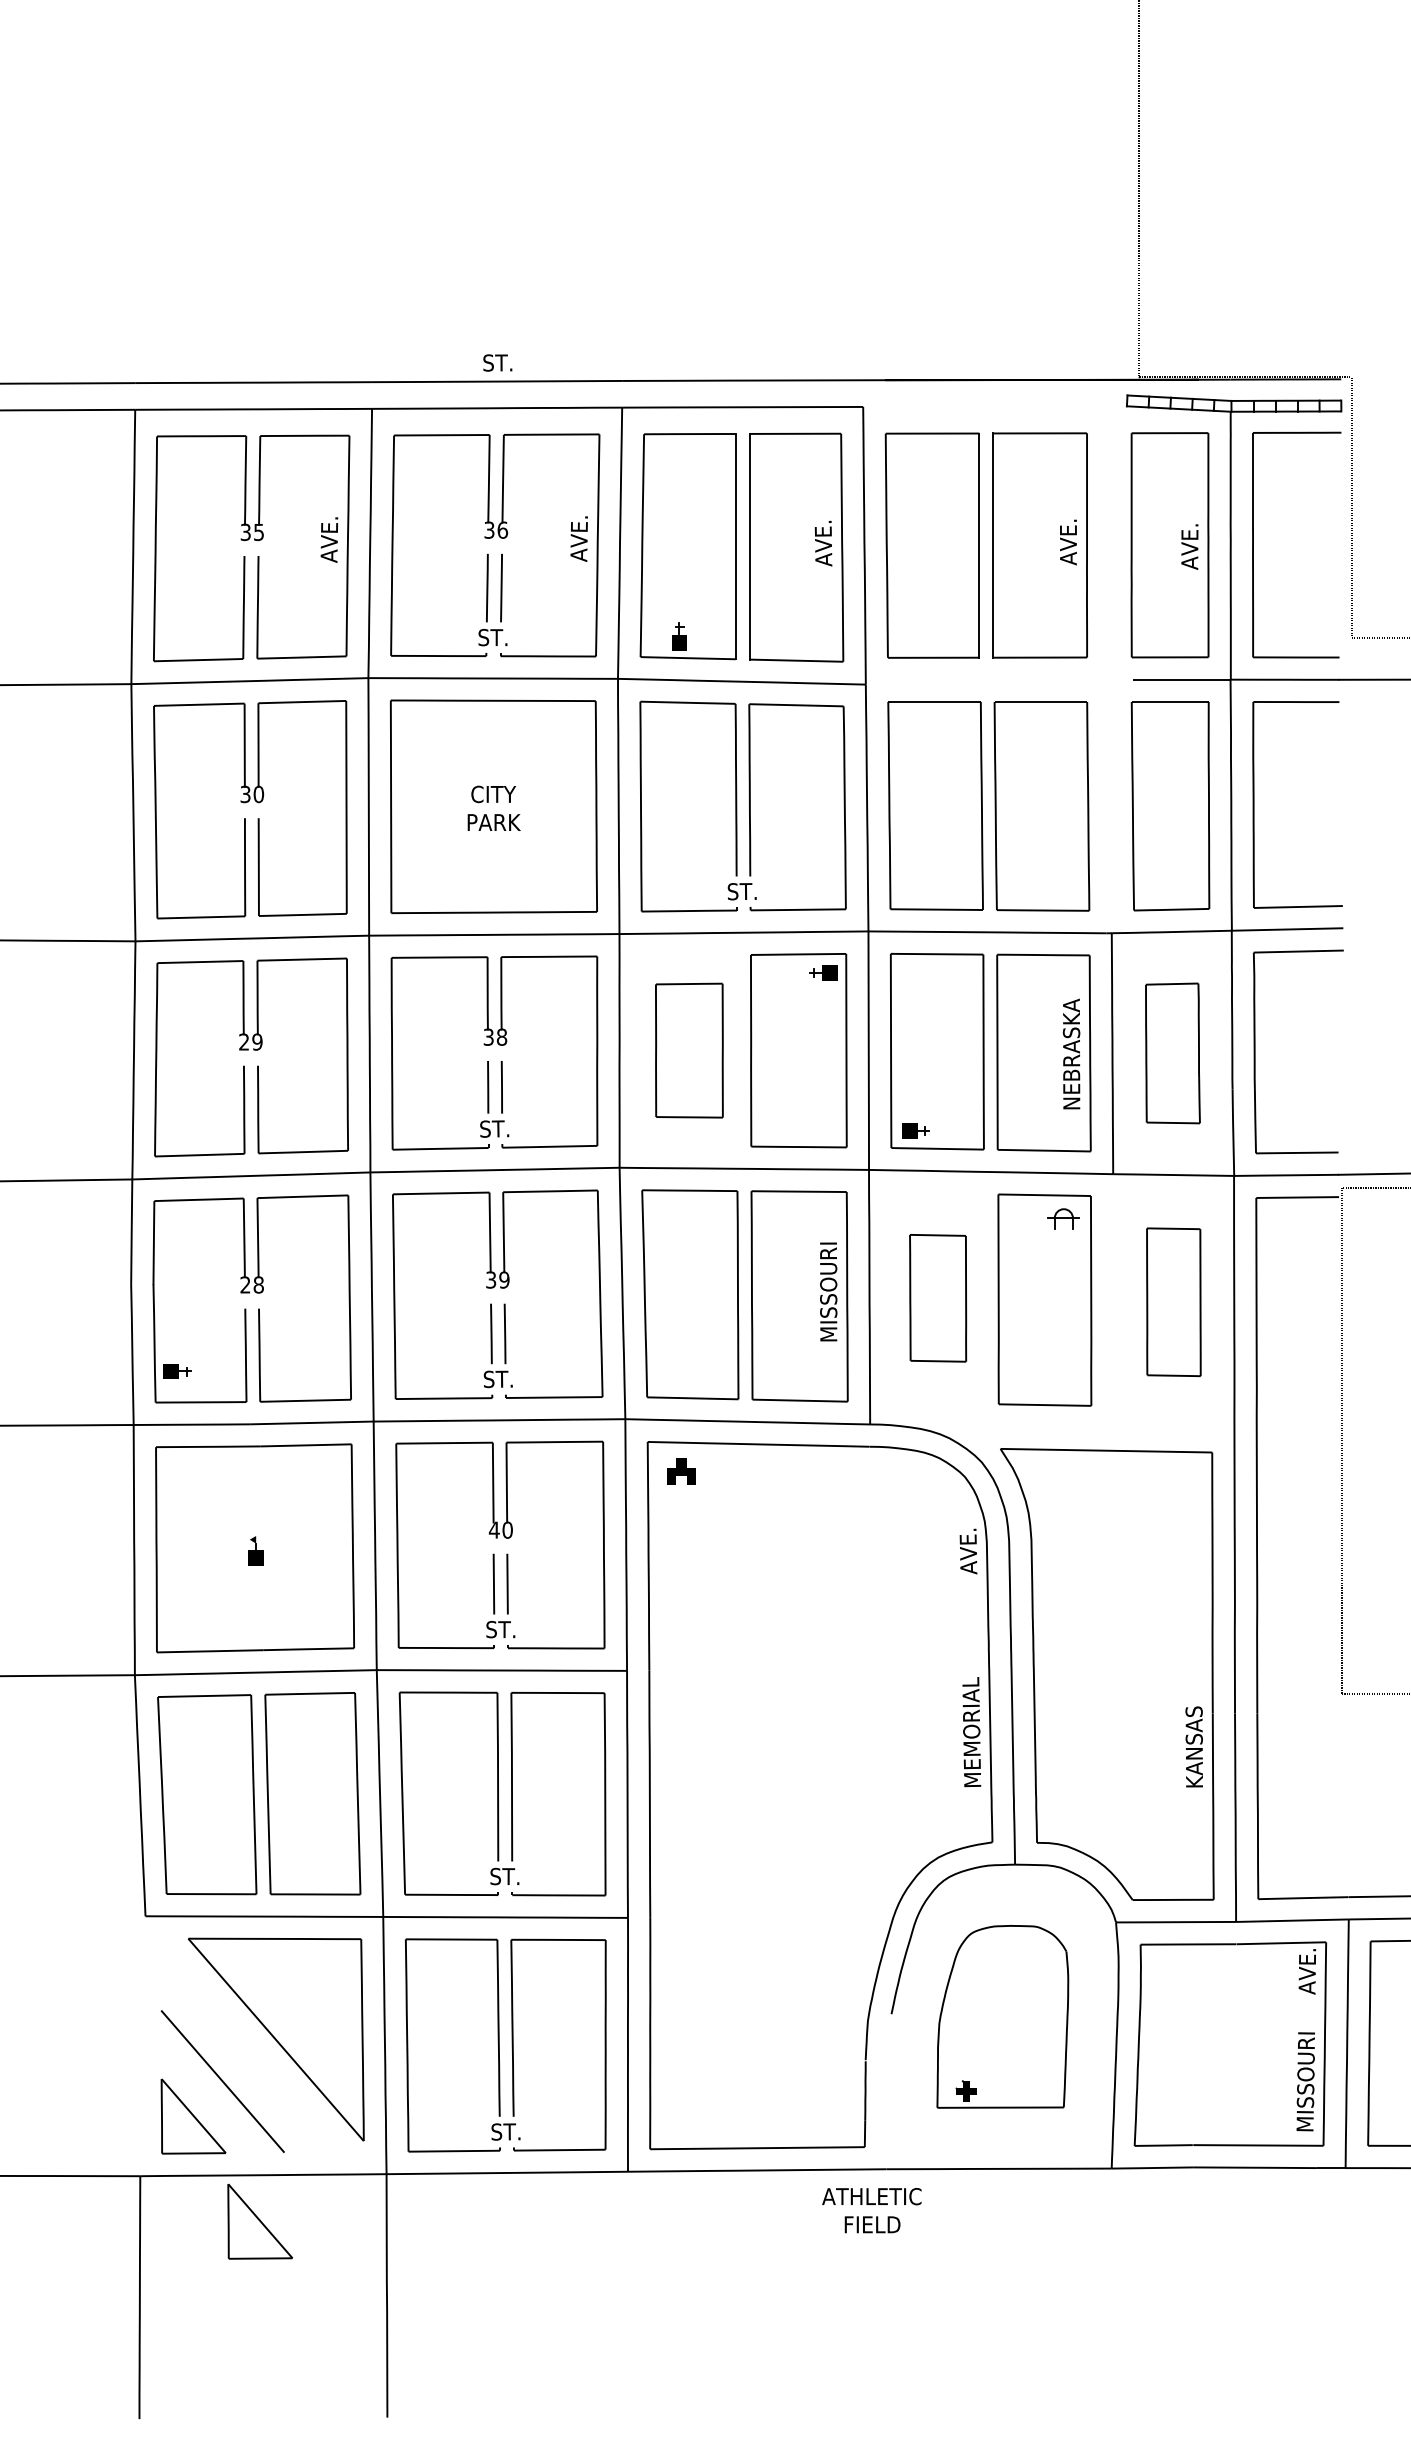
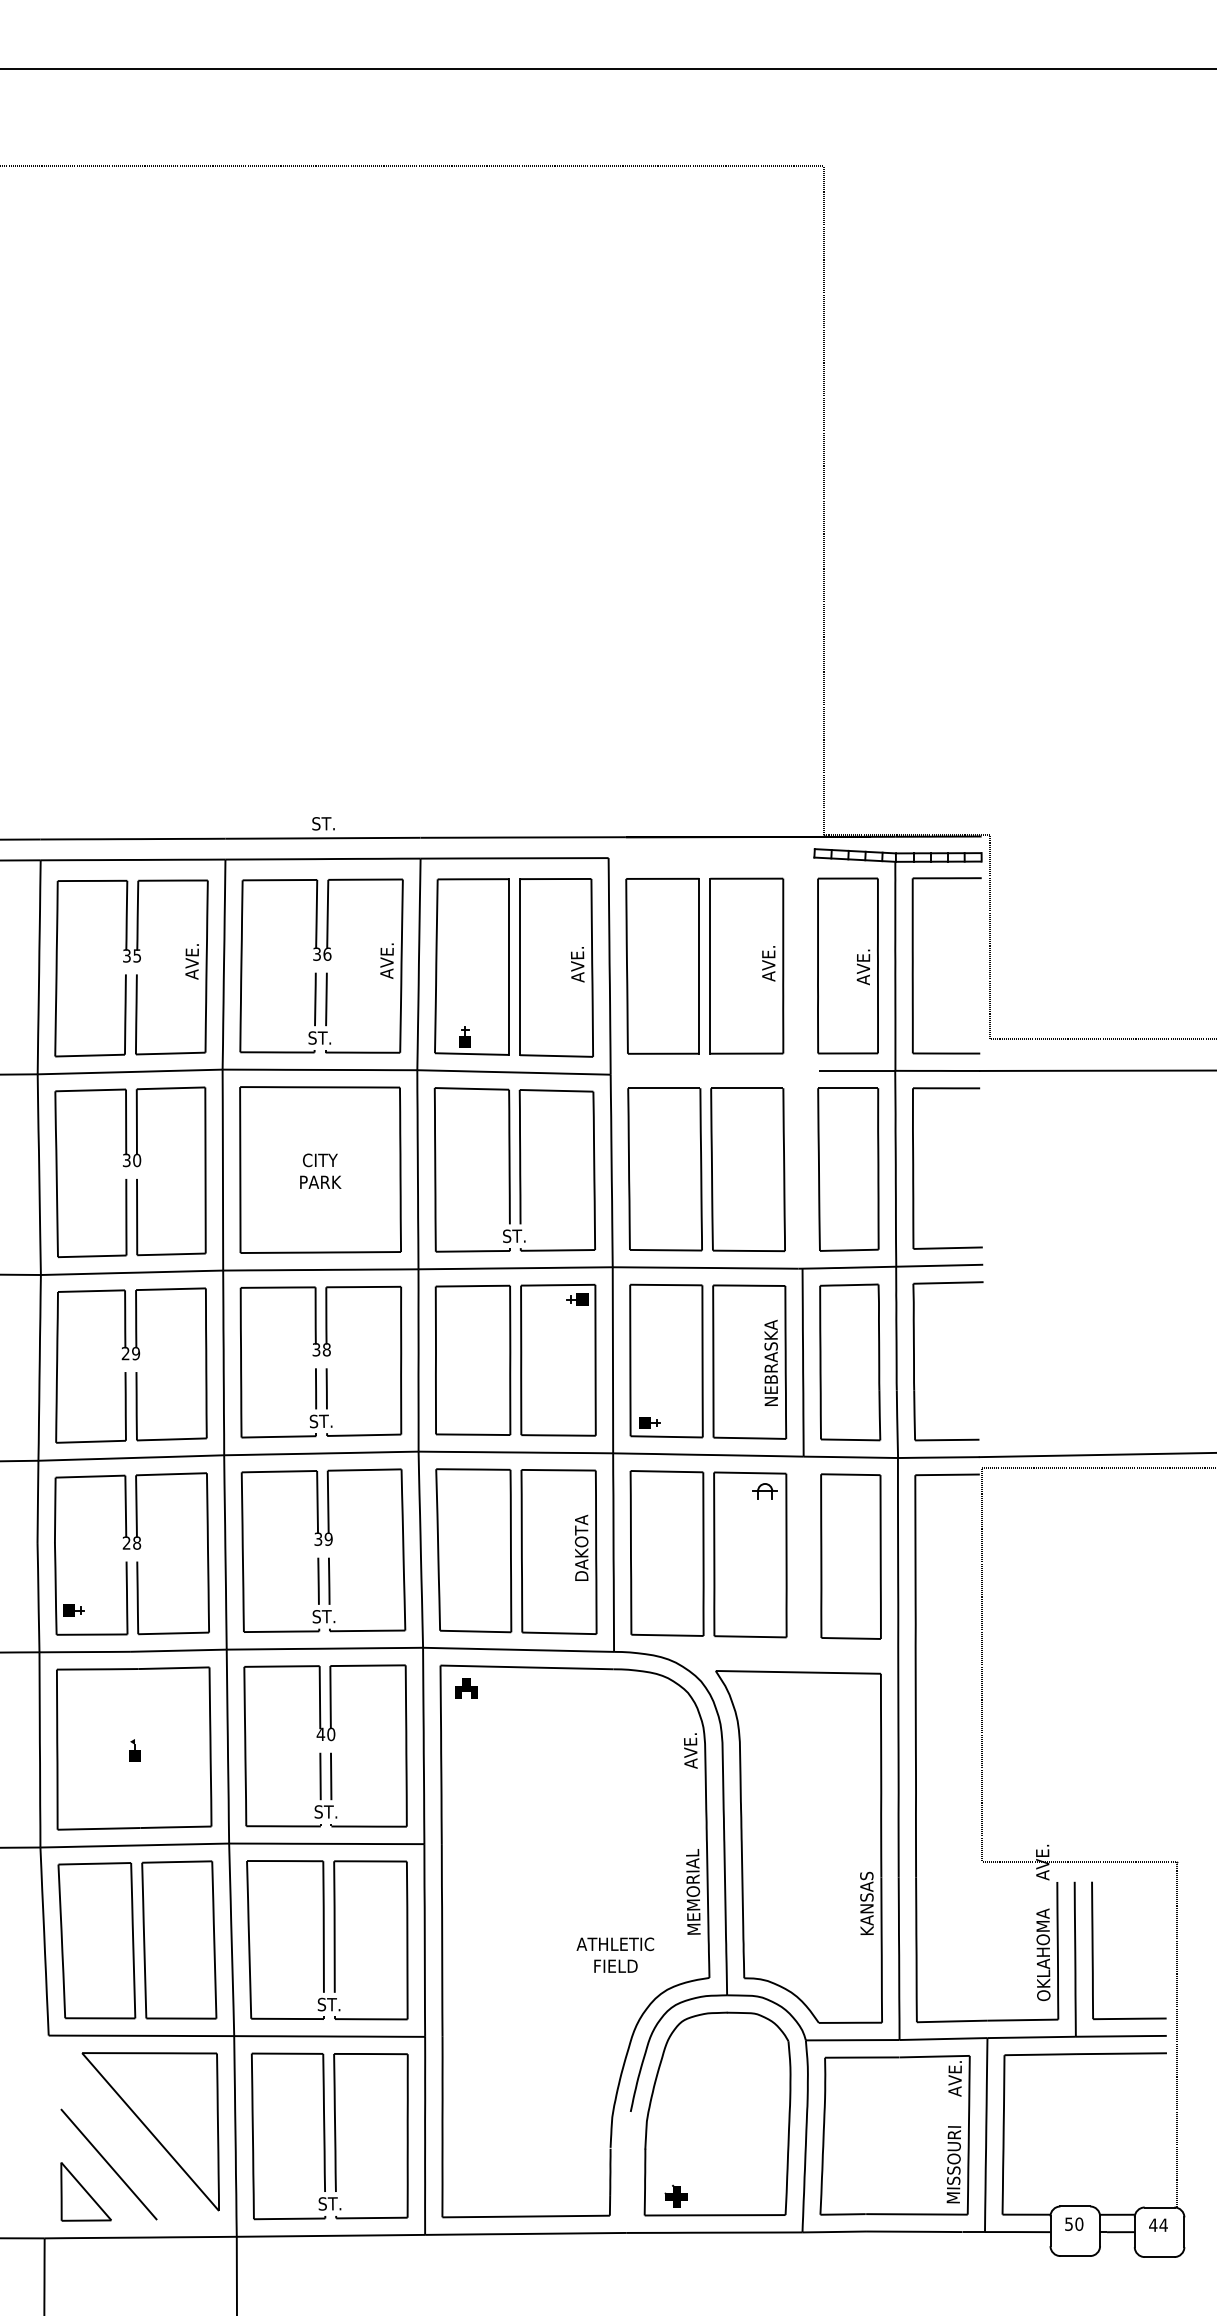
part: (688, 1049) -> (472, 1359), size x1.43
part: (1173, 1053) -> (850, 1362), size x1.43
text: (828, 1291) -> (581, 1548), MISSOURI -> DAKOTA
part: (937, 1298) -> (666, 1553), size x1.67
part: (1173, 1302) -> (850, 1556), size x1.43
part: (1002, 2016) -> (717, 2113), size x1.43
text: (872, 2209) -> (615, 1954), moved
part: (259, 2221) -> (137, 2273), removed

